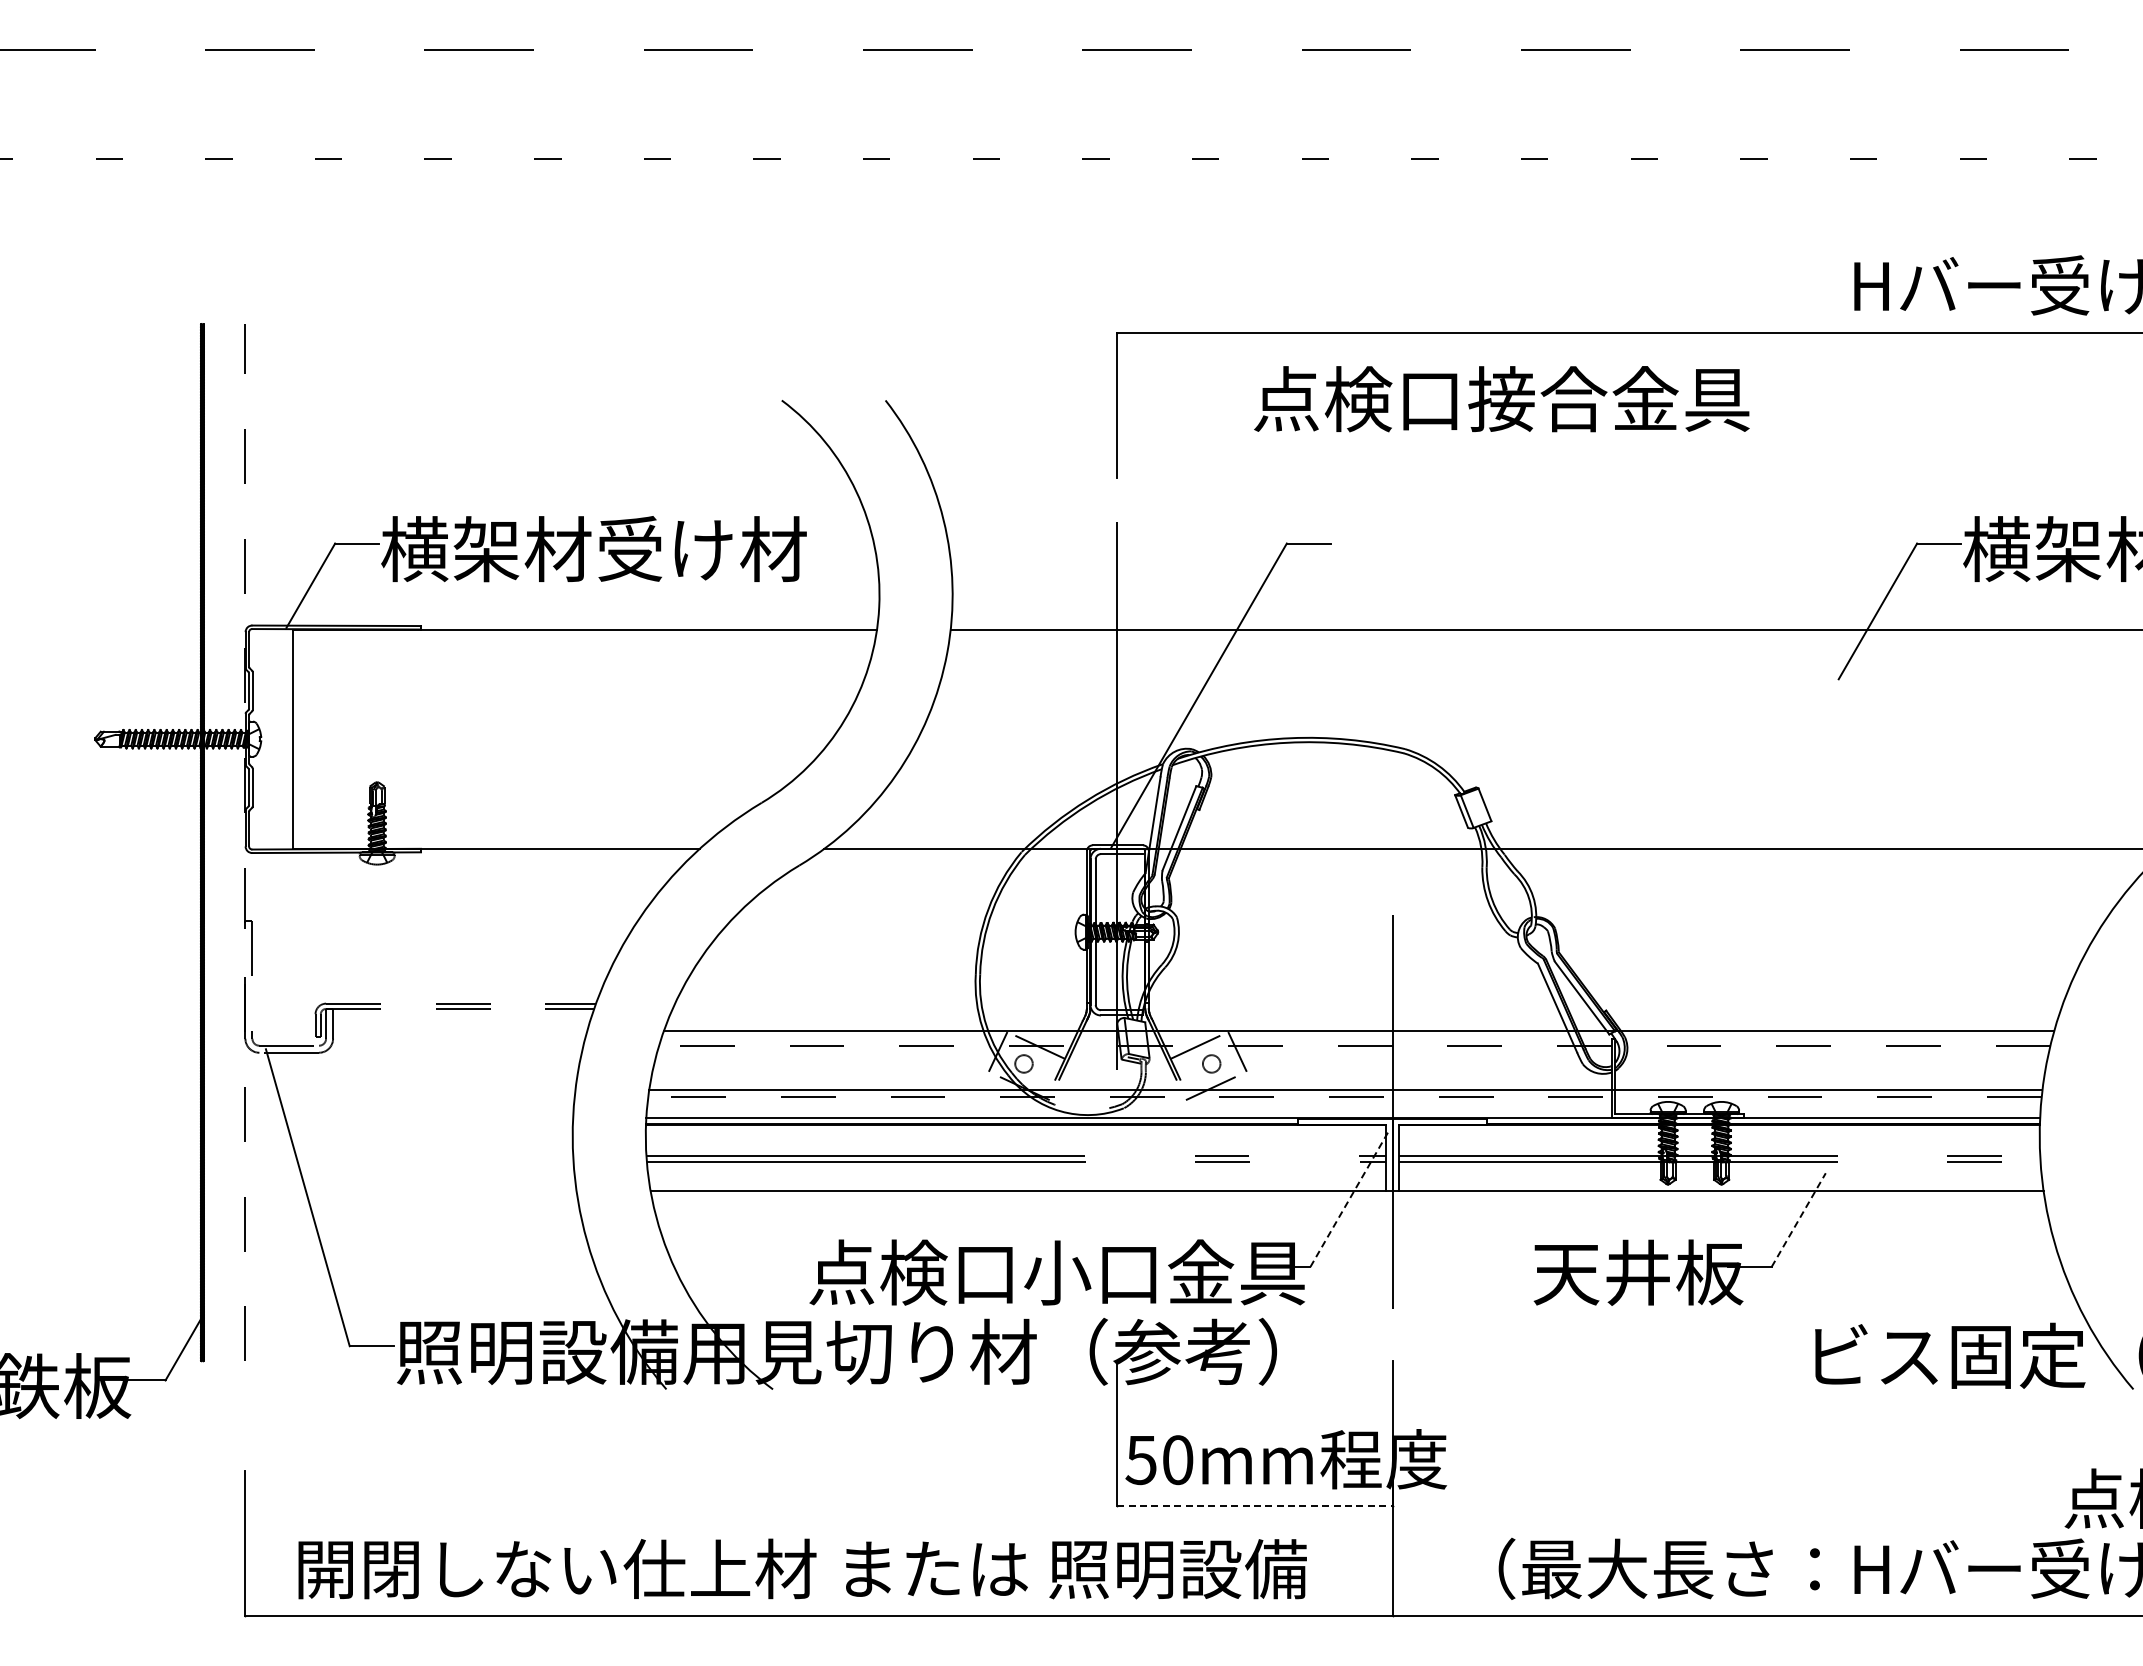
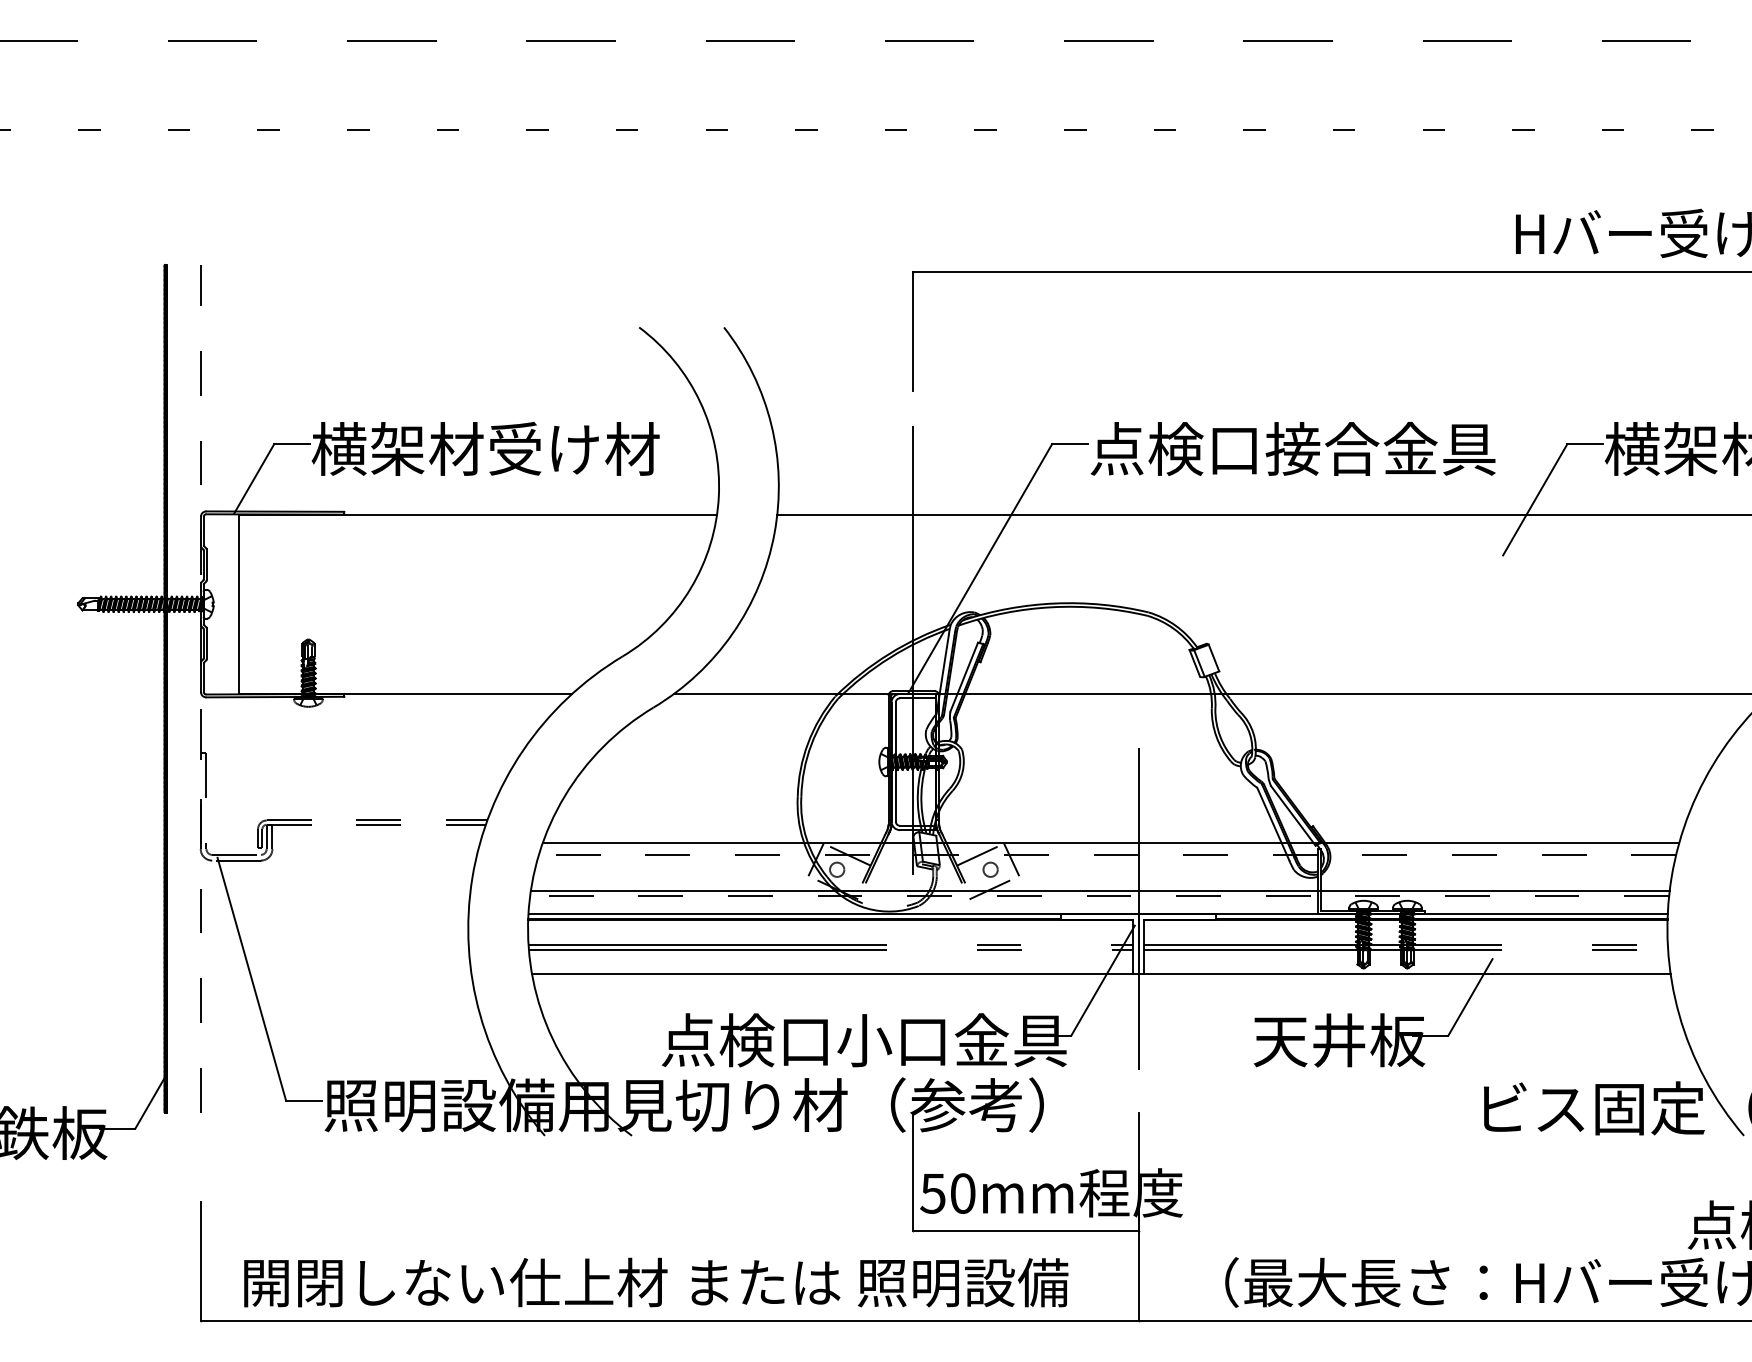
text: (1501, 399) -> (1292, 449), moved
line: (1349, 1199) -> (1103, 980), dashed -> solid
line: (1798, 1219) -> (1470, 996), dashed -> solid
line: (1254, 1506) -> (1025, 1231), dashed -> solid

